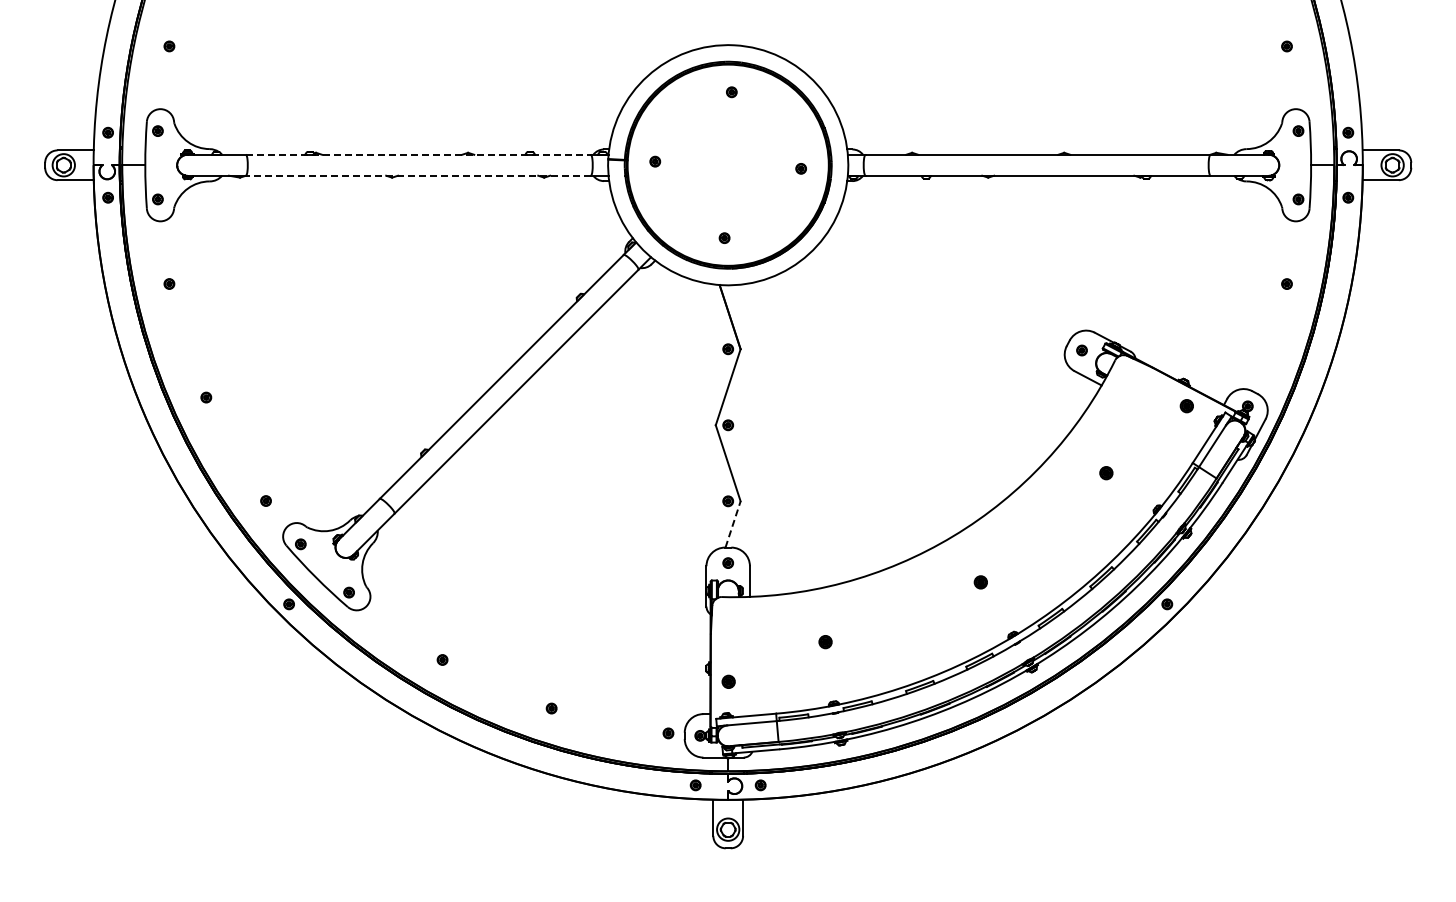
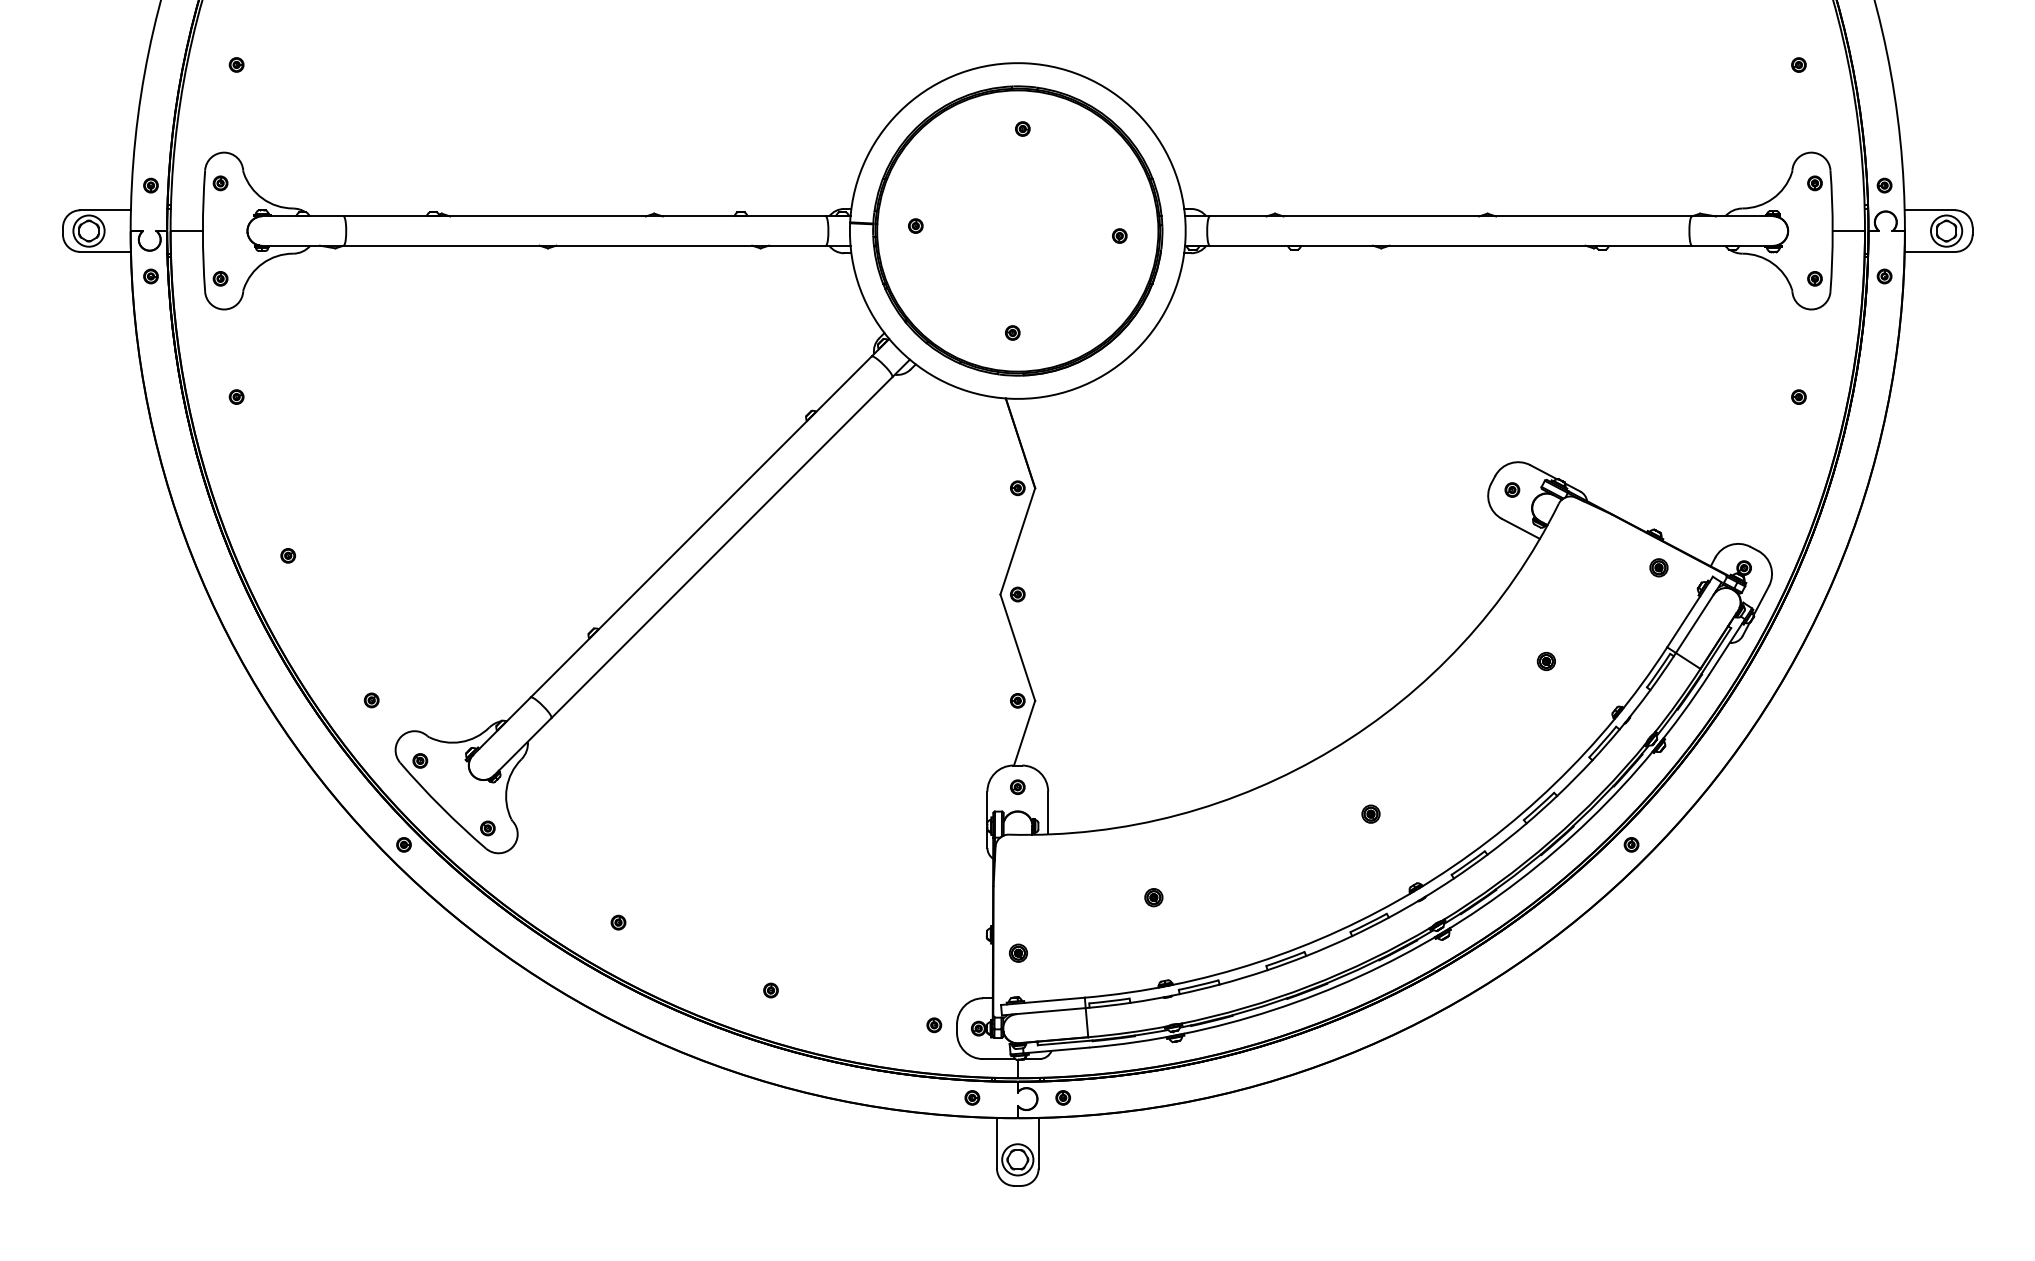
line: (418, 154) -> (584, 216), dashed -> solid
line: (417, 175) -> (583, 245), dashed -> solid
line: (733, 523) -> (1025, 731), dashed -> solid

